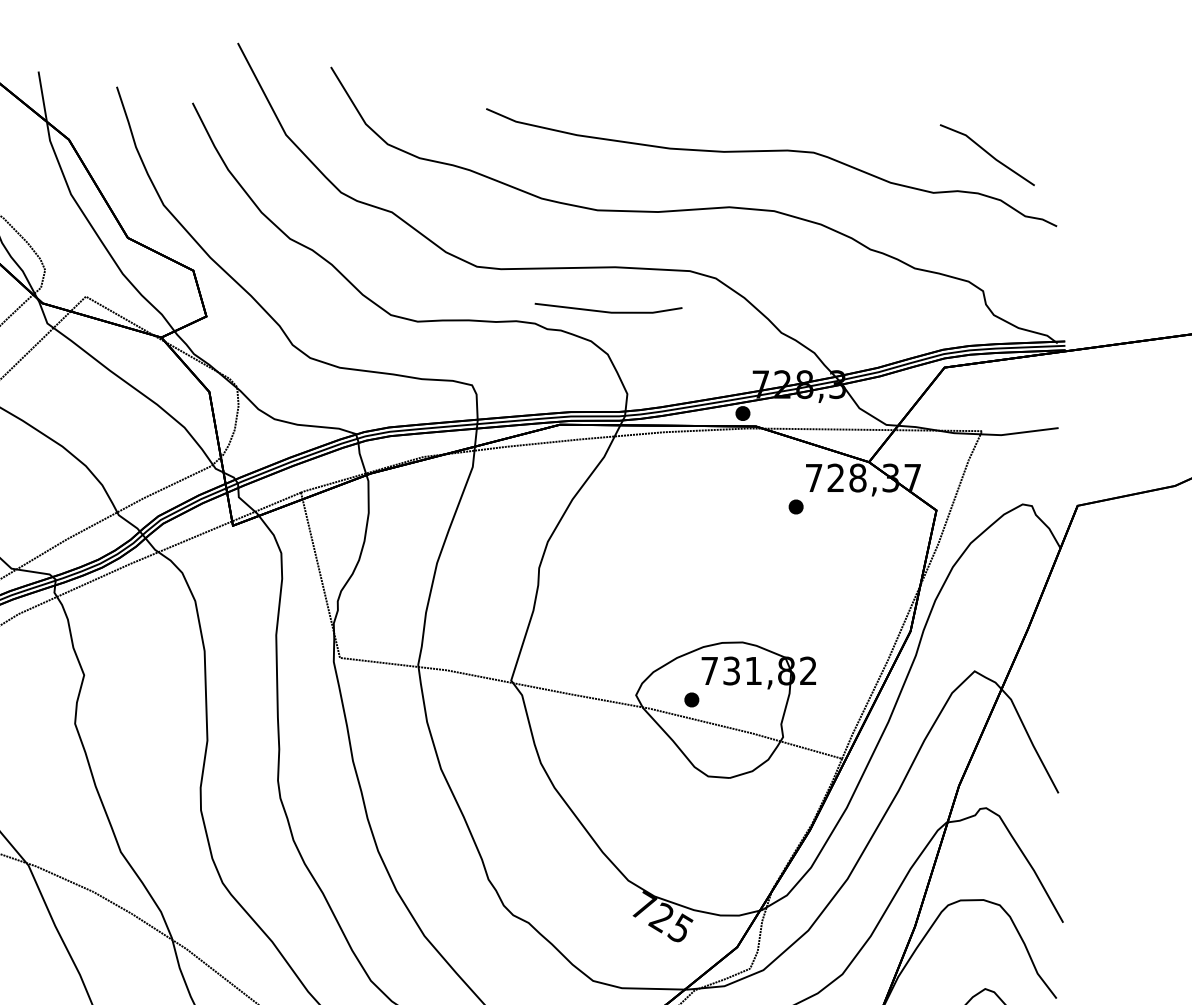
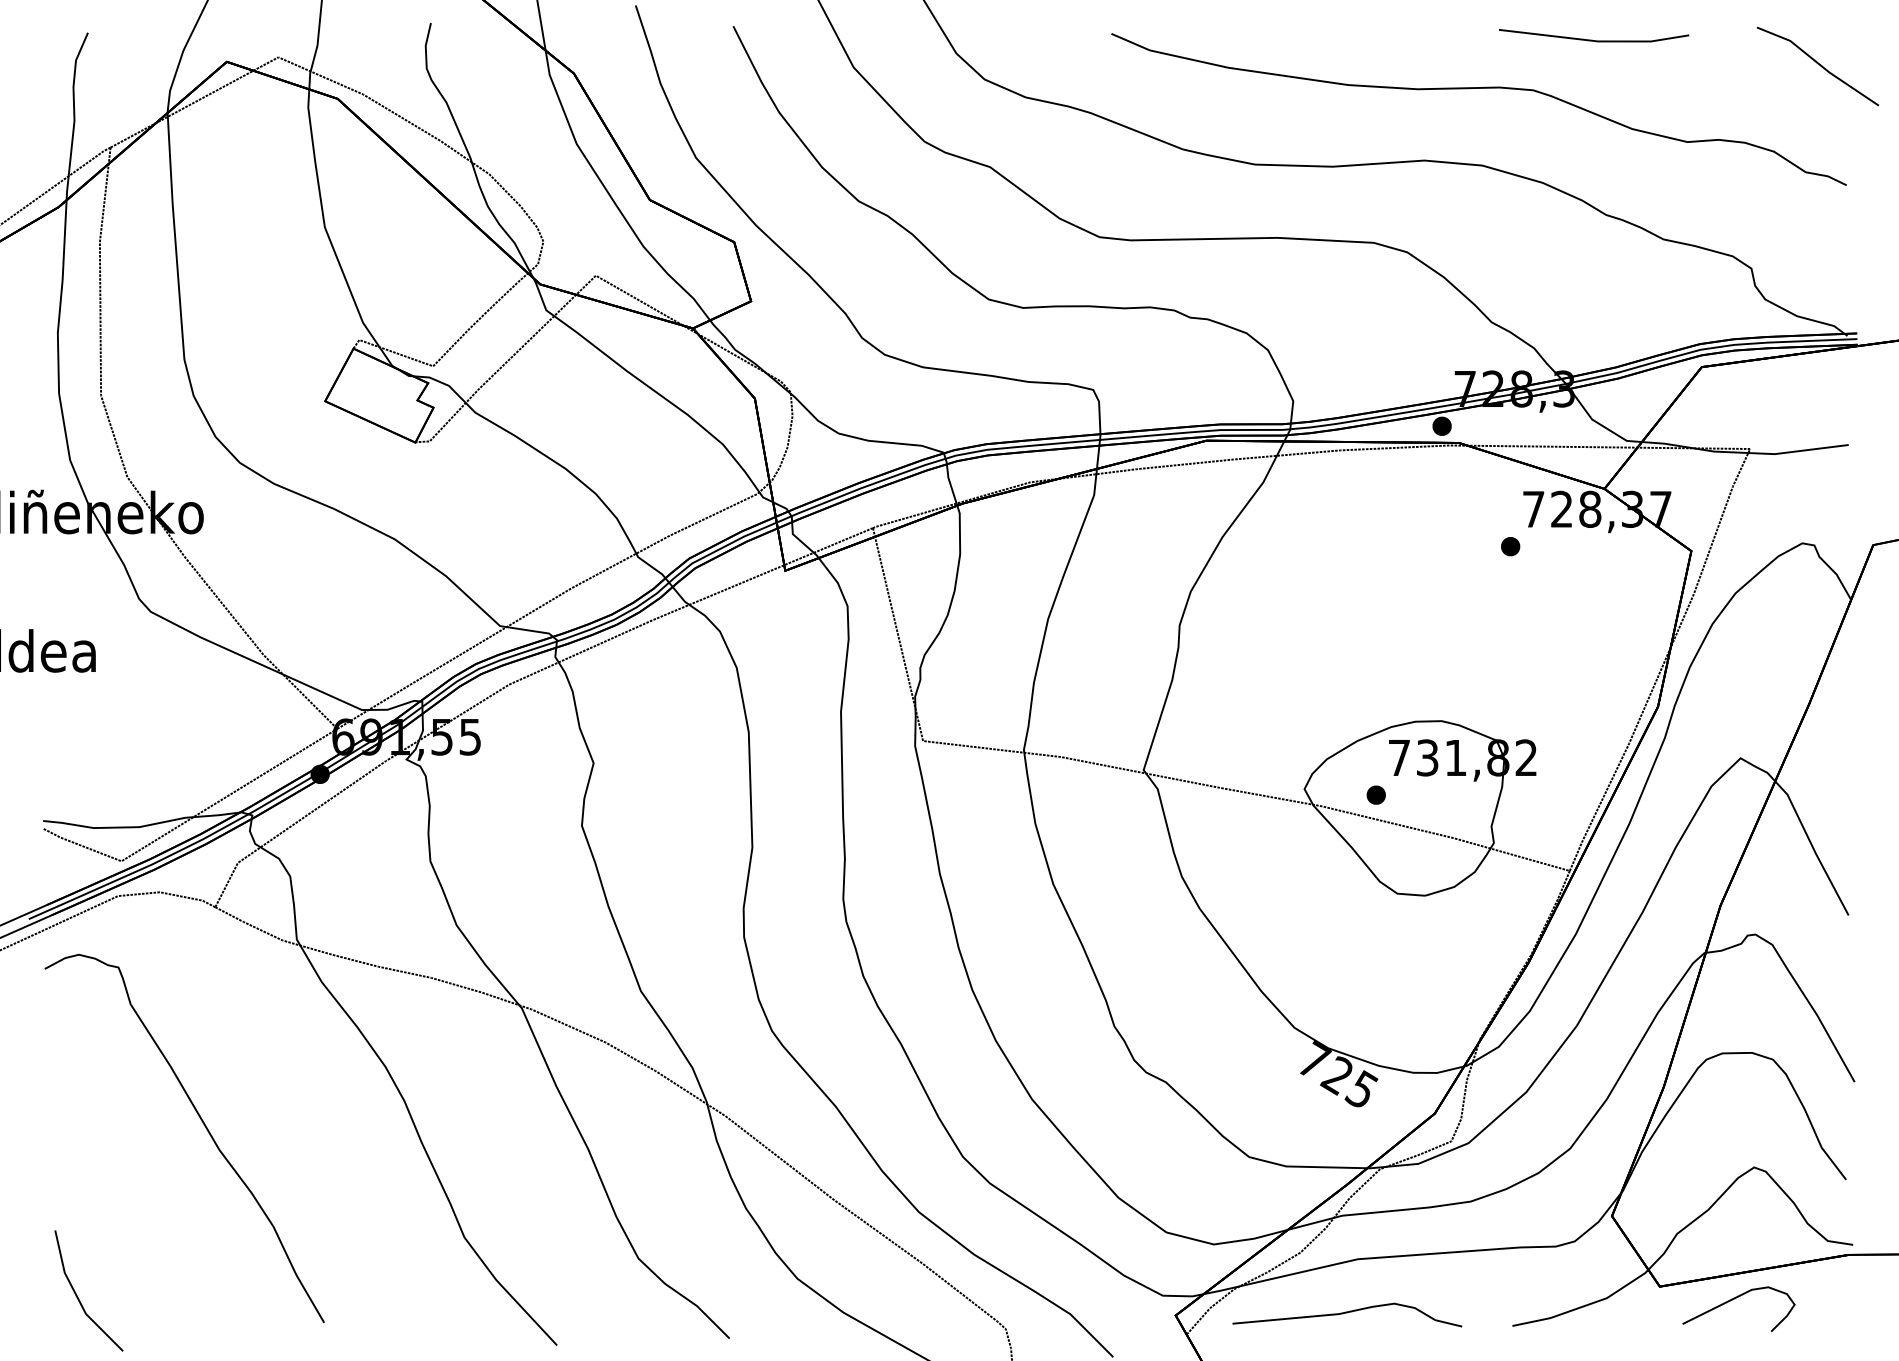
line: (987, 153) -> (1817, 64), moved
line: (607, 311) -> (1592, 39), moved

